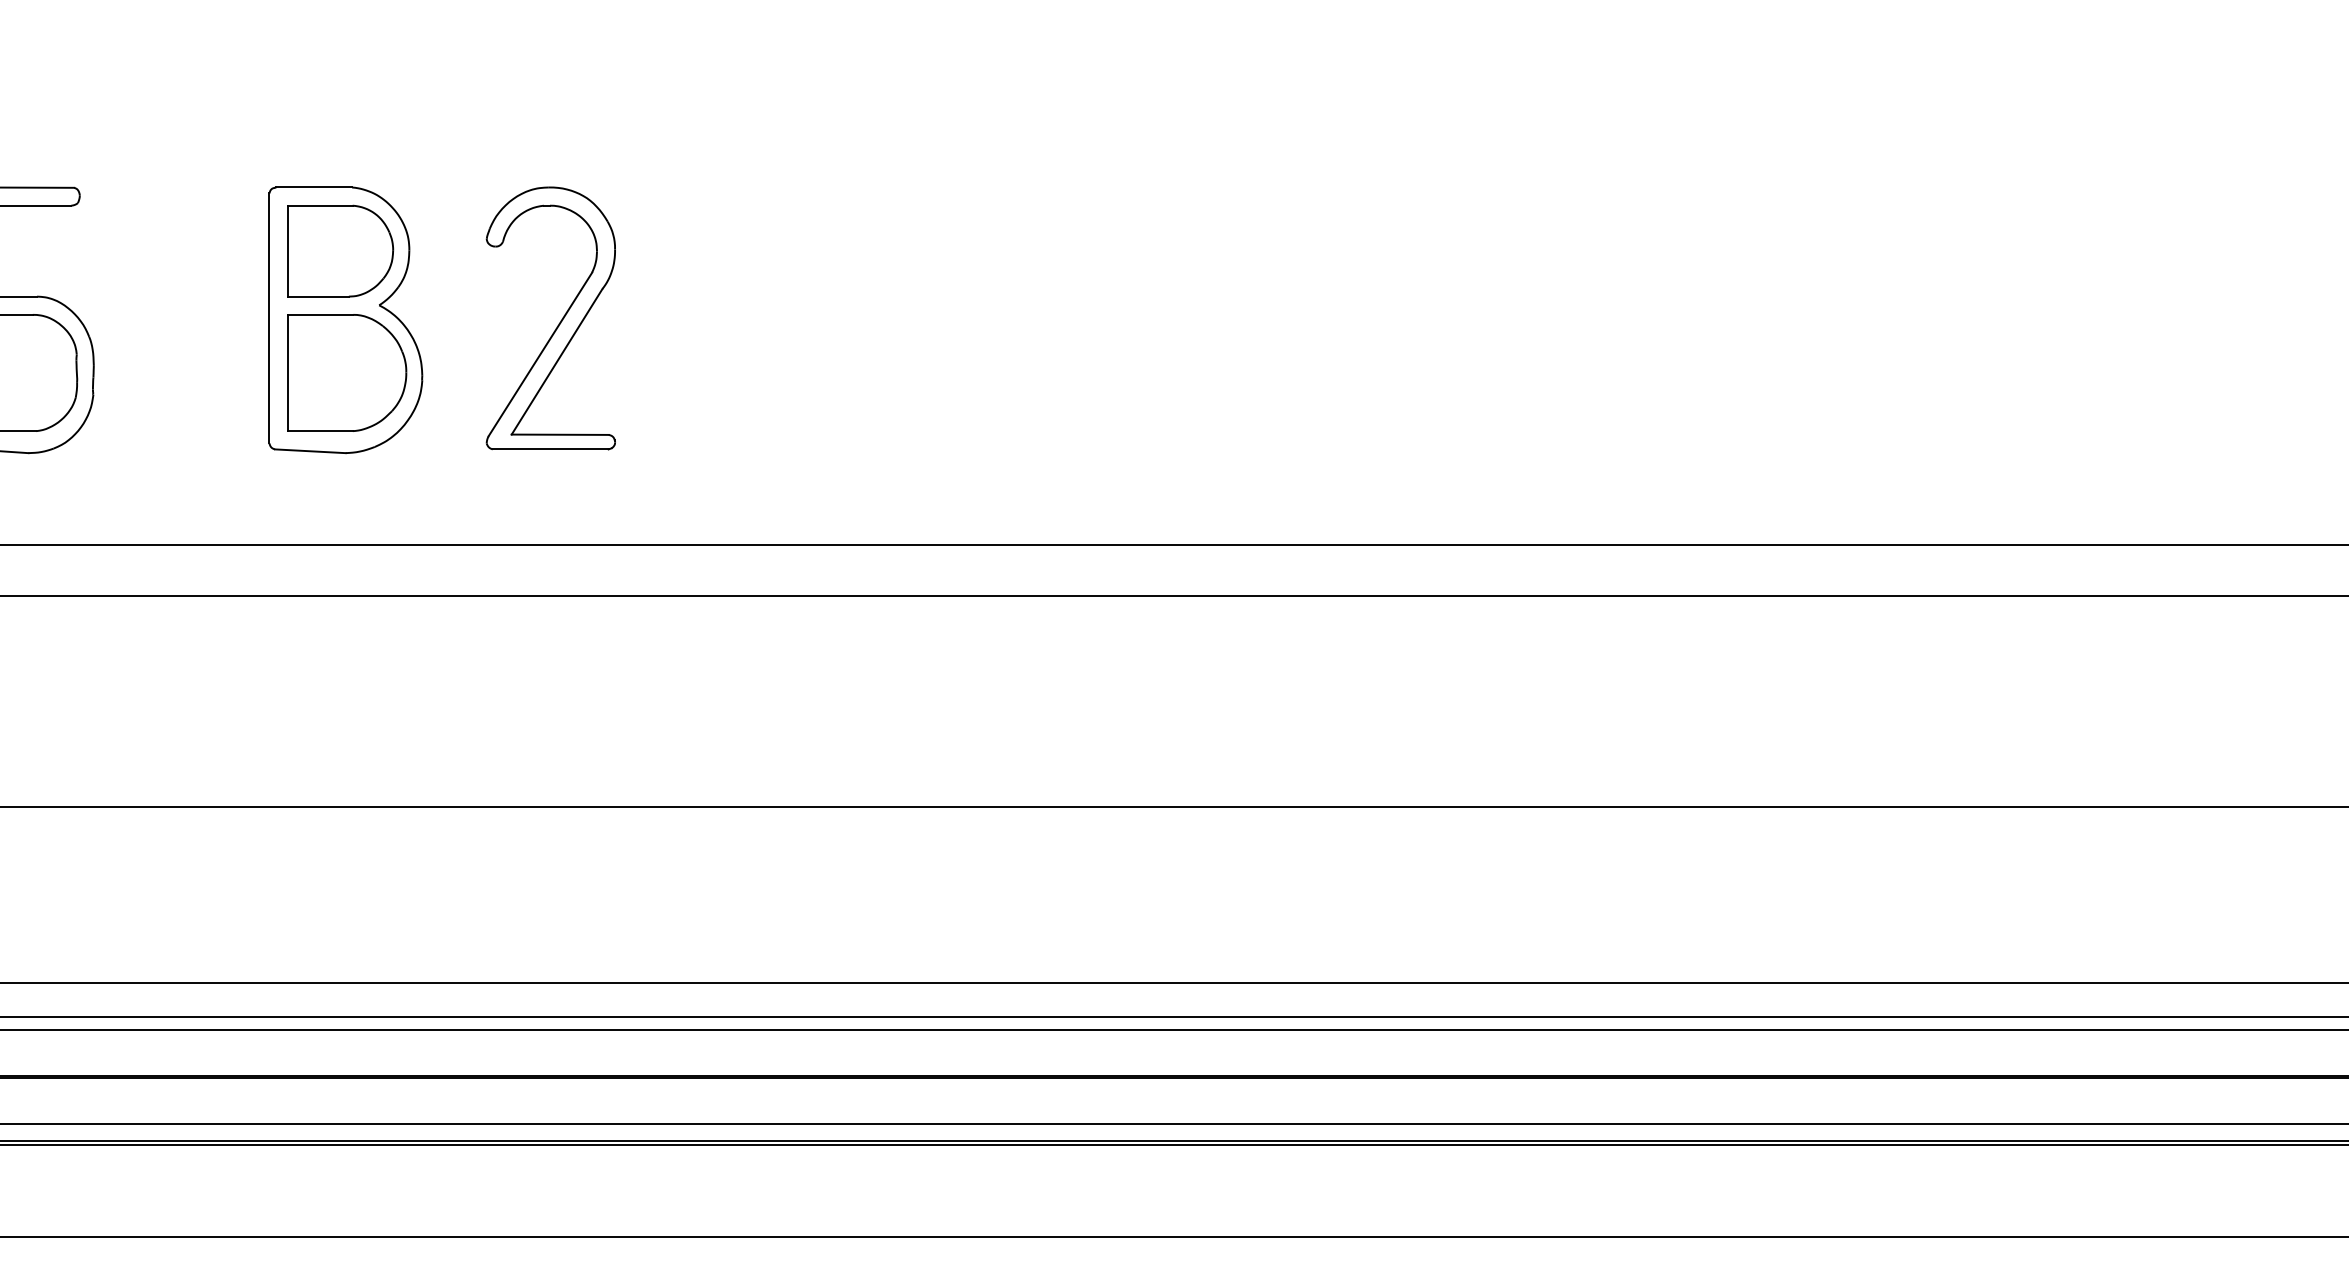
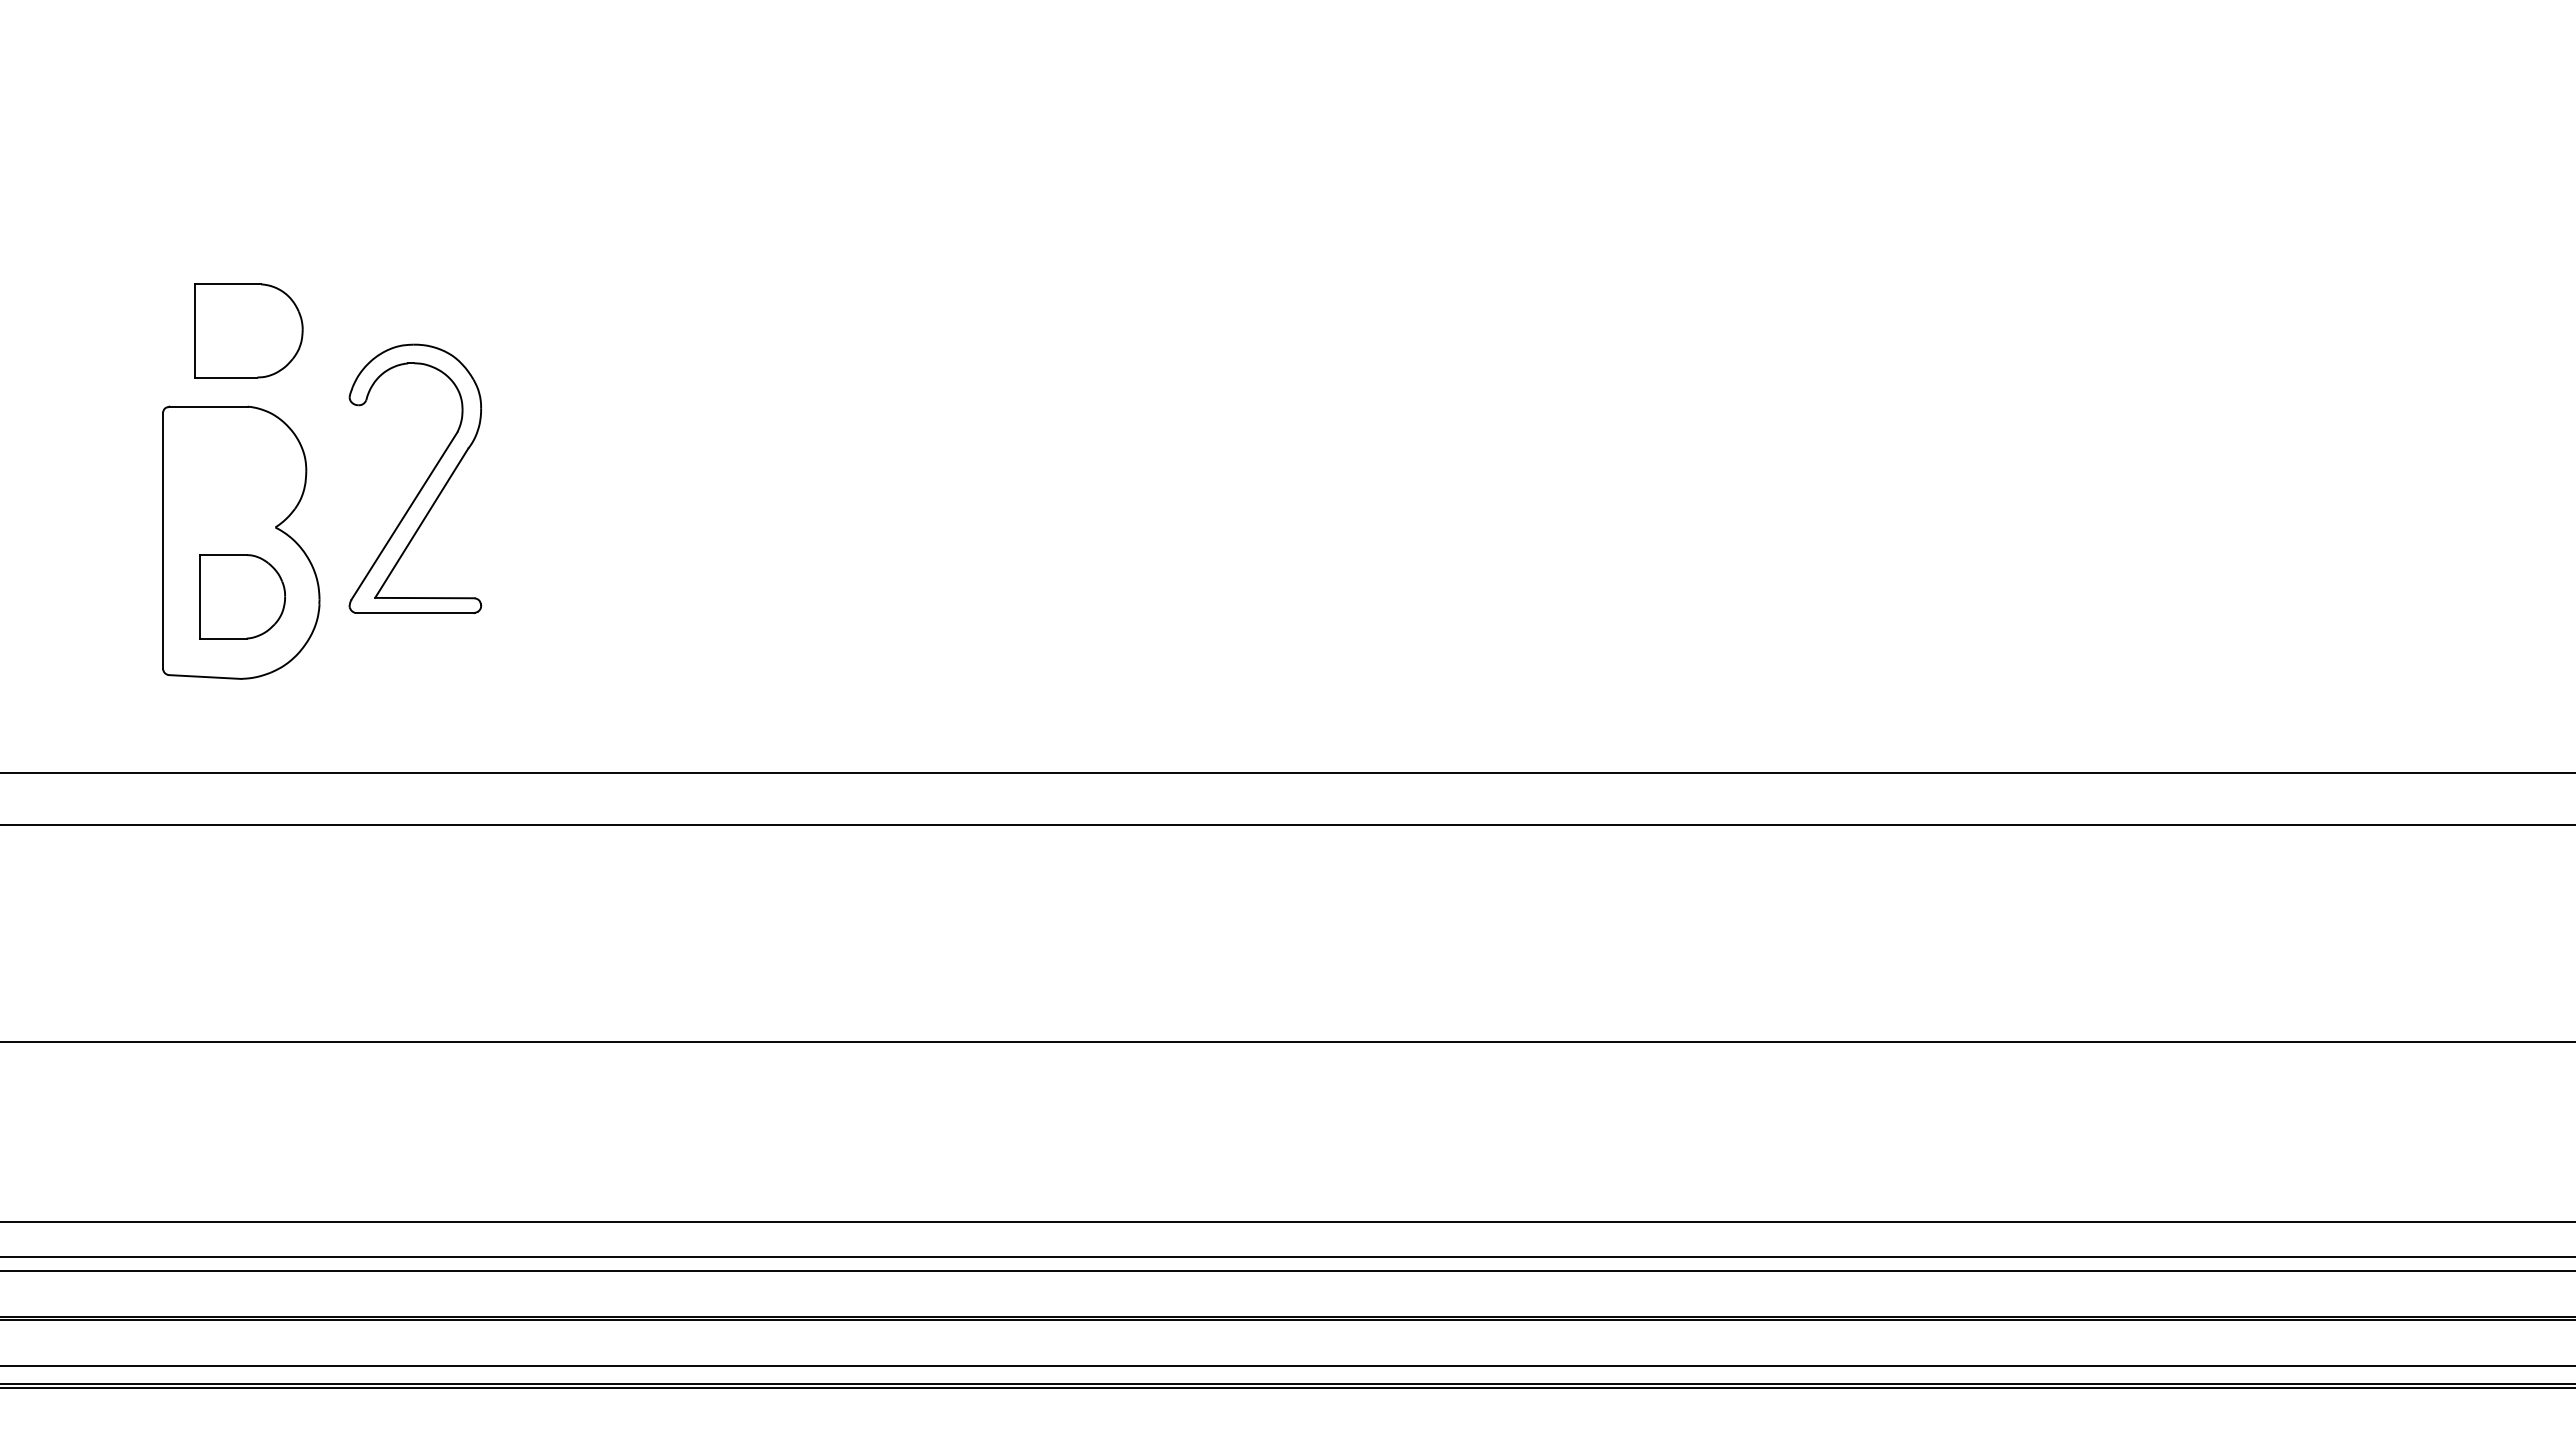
part: (340, 250) -> (248, 330), moved
part: (558, 322) -> (423, 483), moved
part: (347, 372) -> (242, 596), size x0.7

